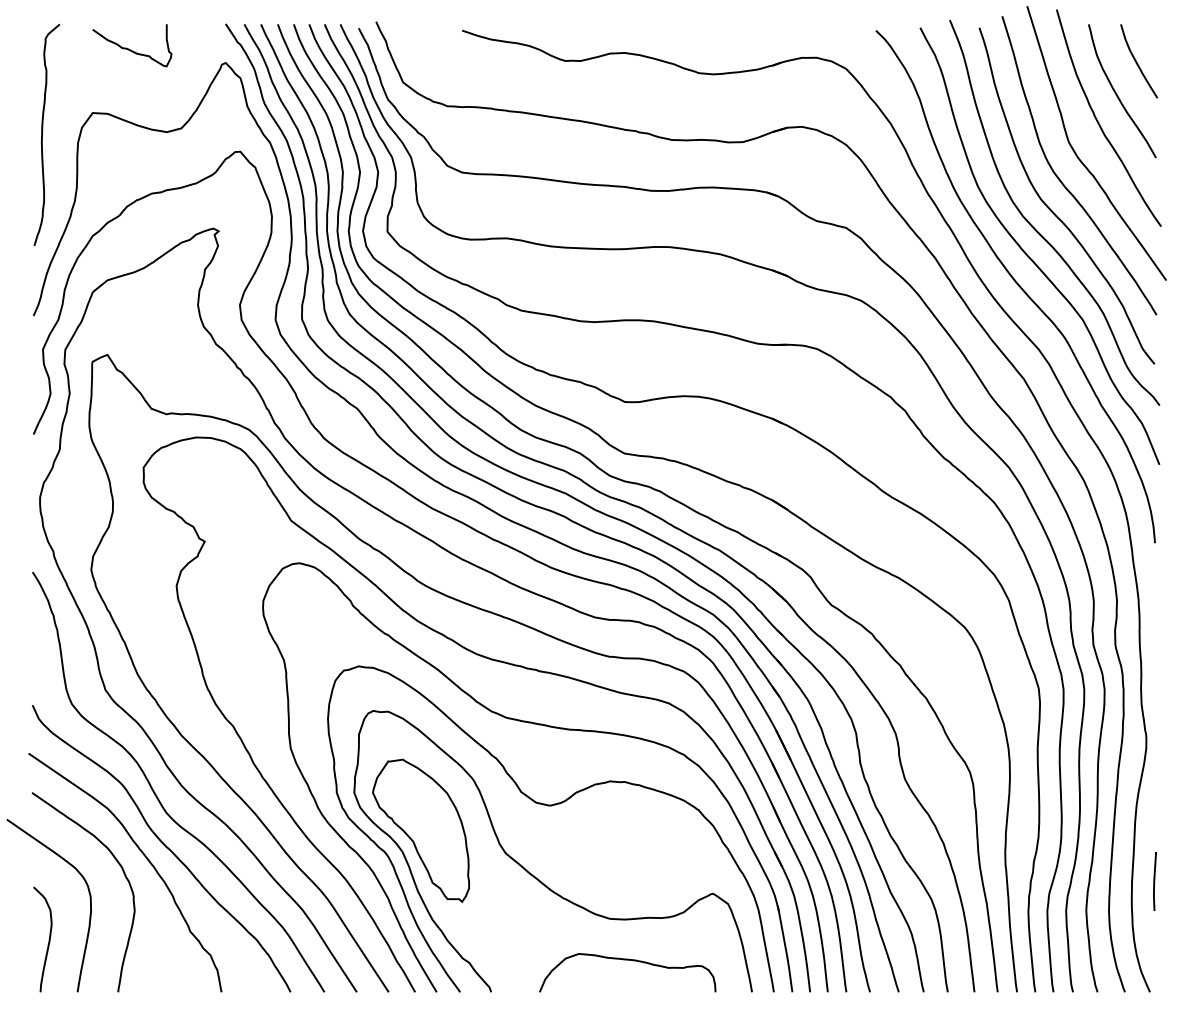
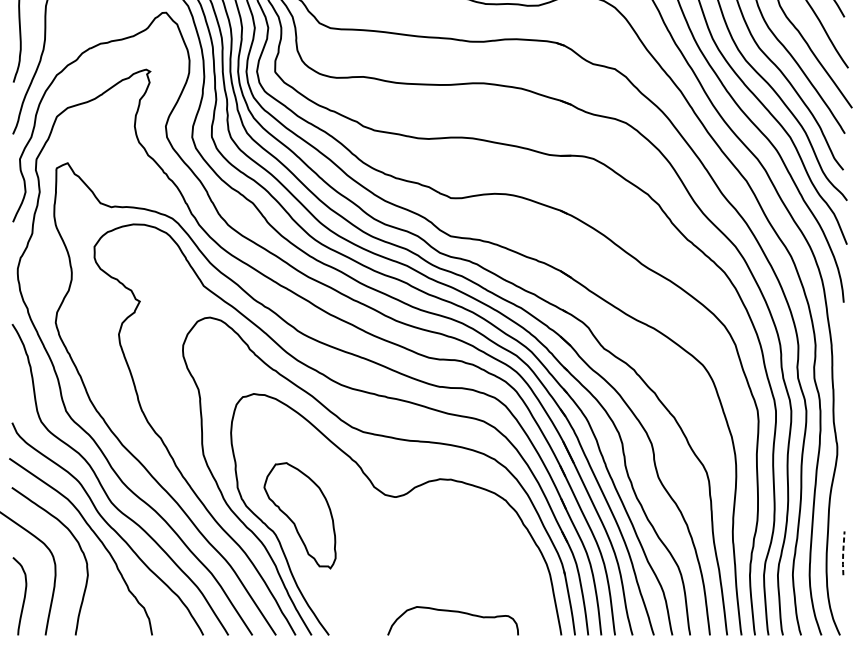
curve: (534, 875) -> (384, 548), removed
line: (1154, 881) -> (843, 553), solid -> dashed

